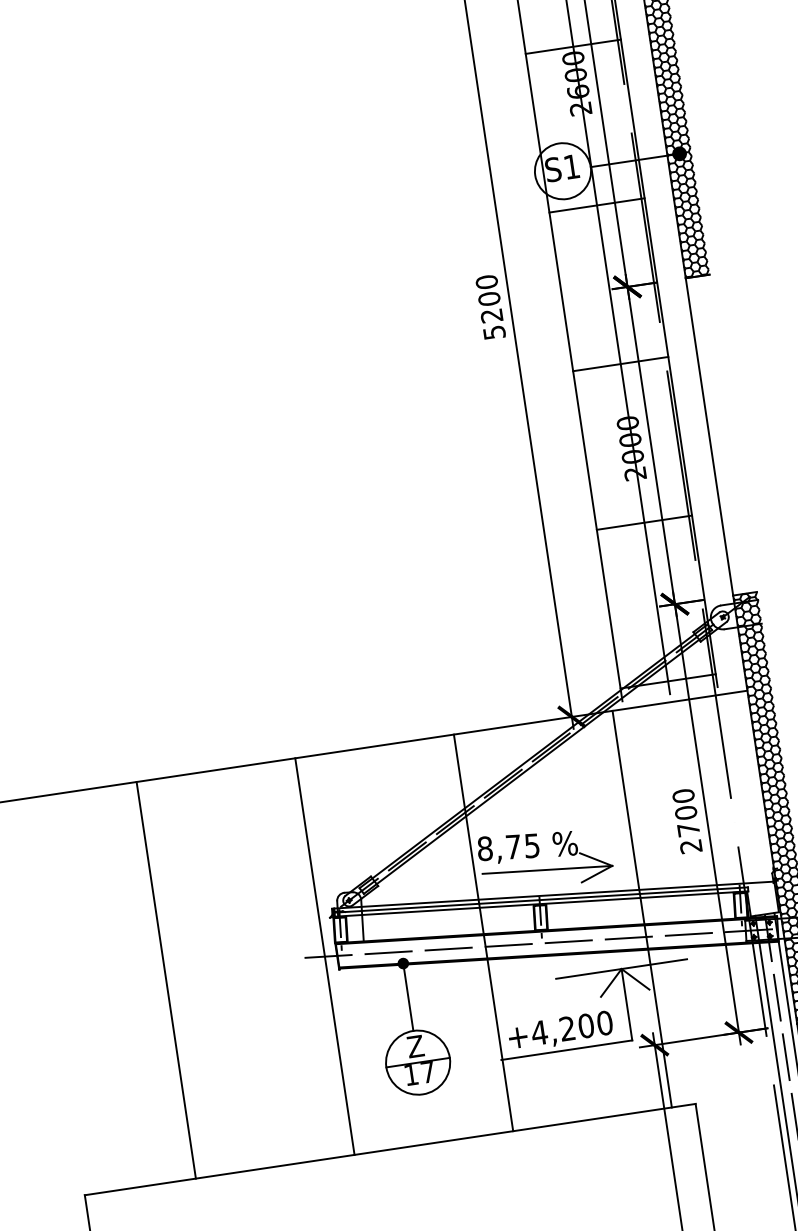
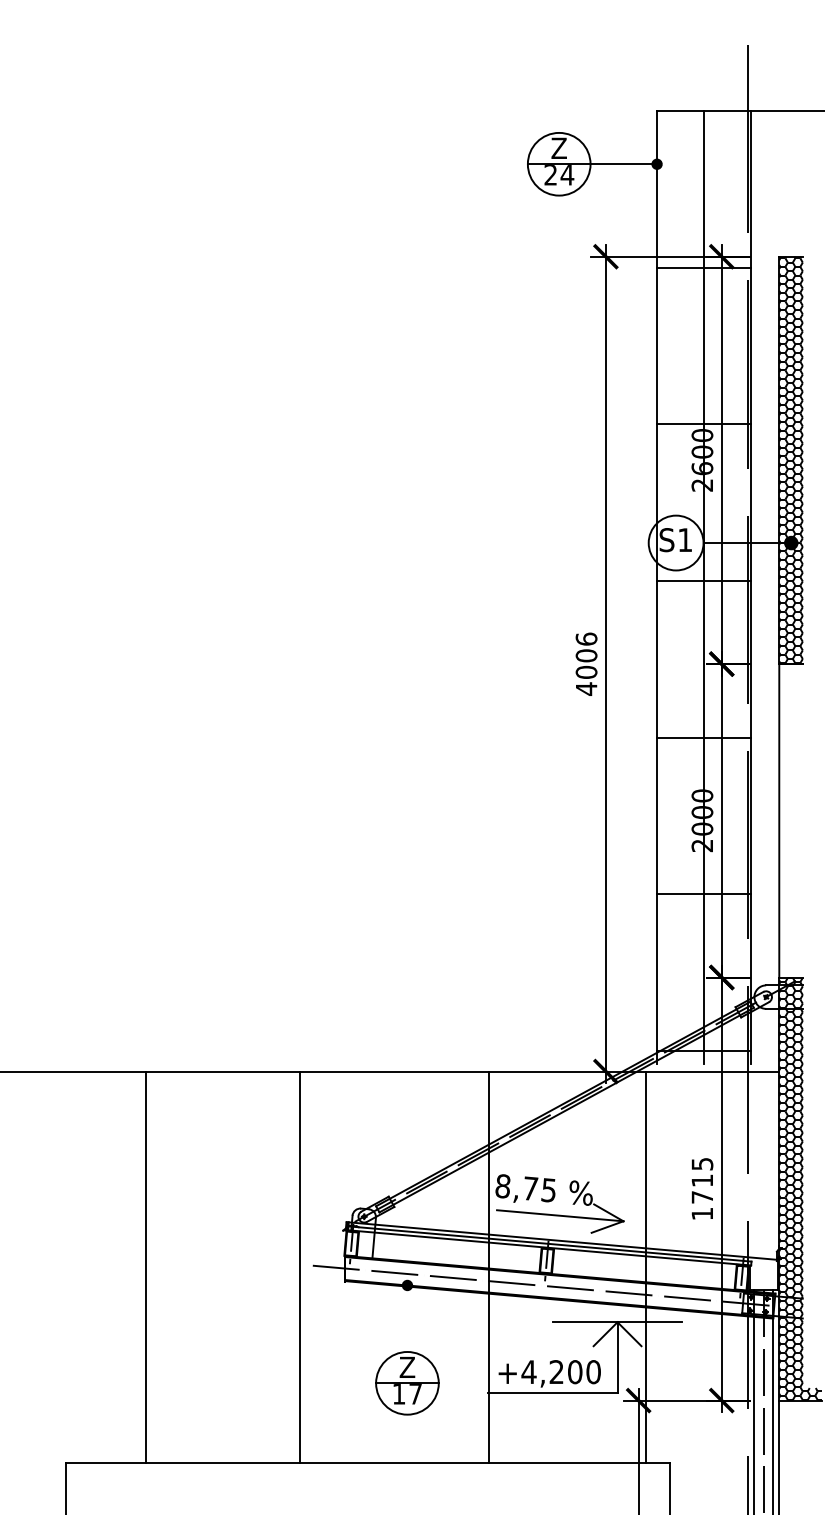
text: (490, 306) -> (586, 663), 5200 -> 4006
text: (687, 820) -> (702, 1188), 2700 -> 1715
line: (324, 956) -> (299, 1267), moved
line: (166, 980) -> (146, 1267), moved
line: (408, 997) -> (407, 1318), removed

